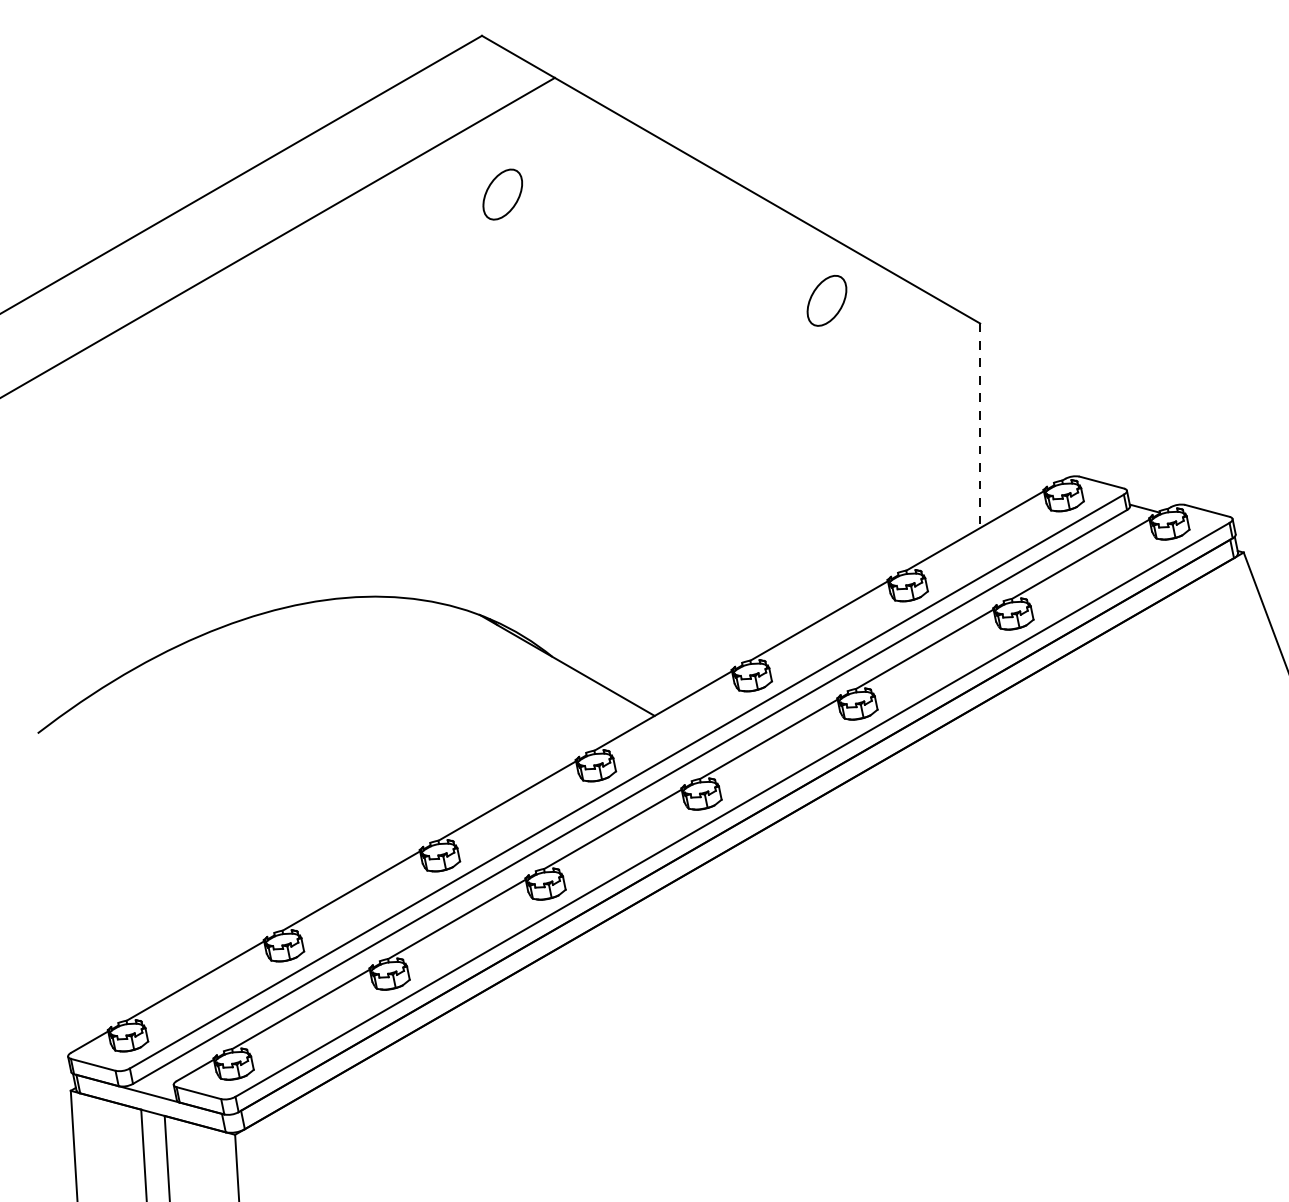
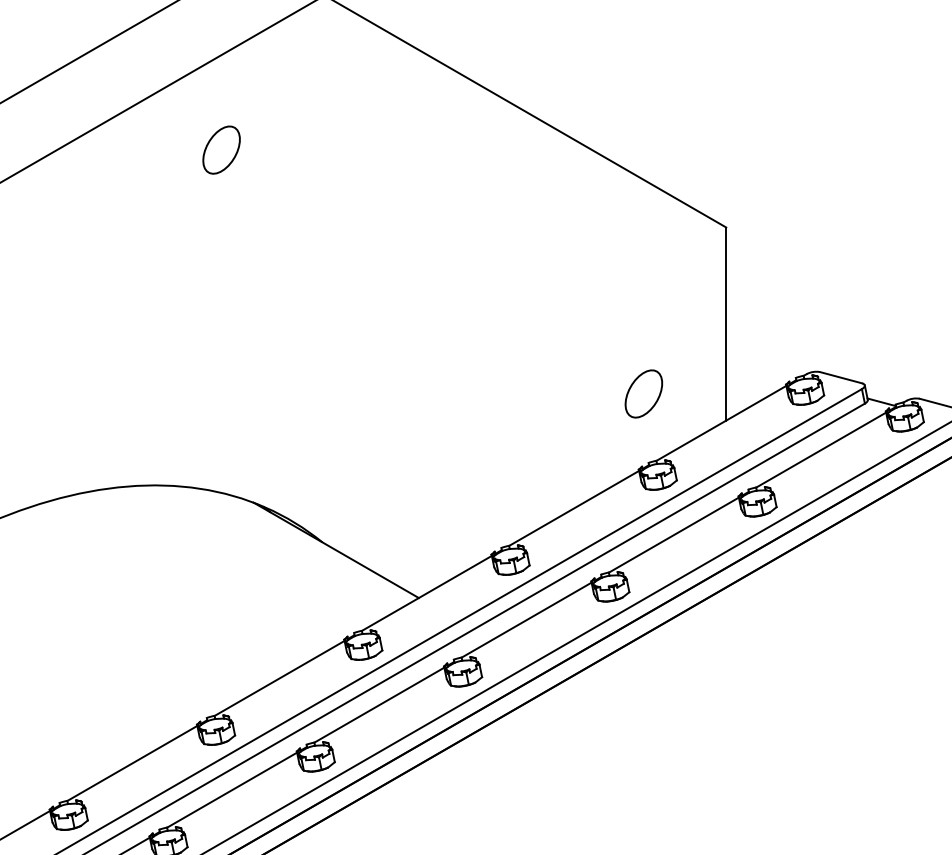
part: (502, 194) -> (221, 150), moved
part: (826, 300) -> (643, 393), moved
line: (980, 426) -> (726, 324), dashed -> solid

